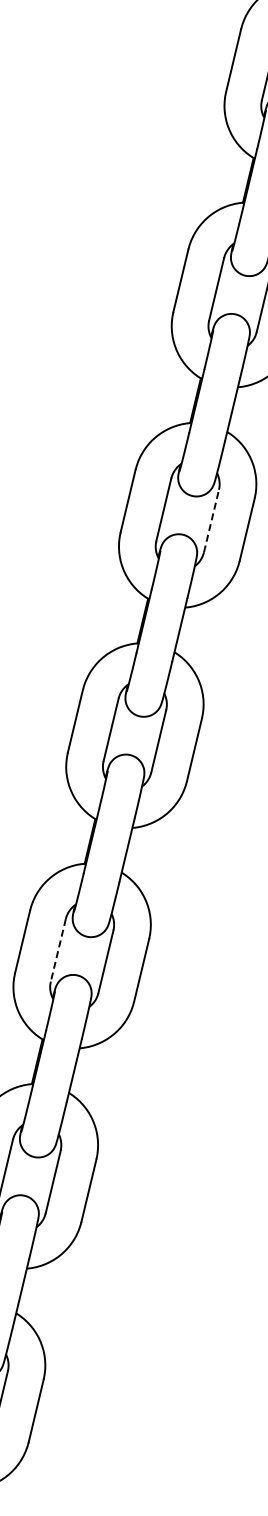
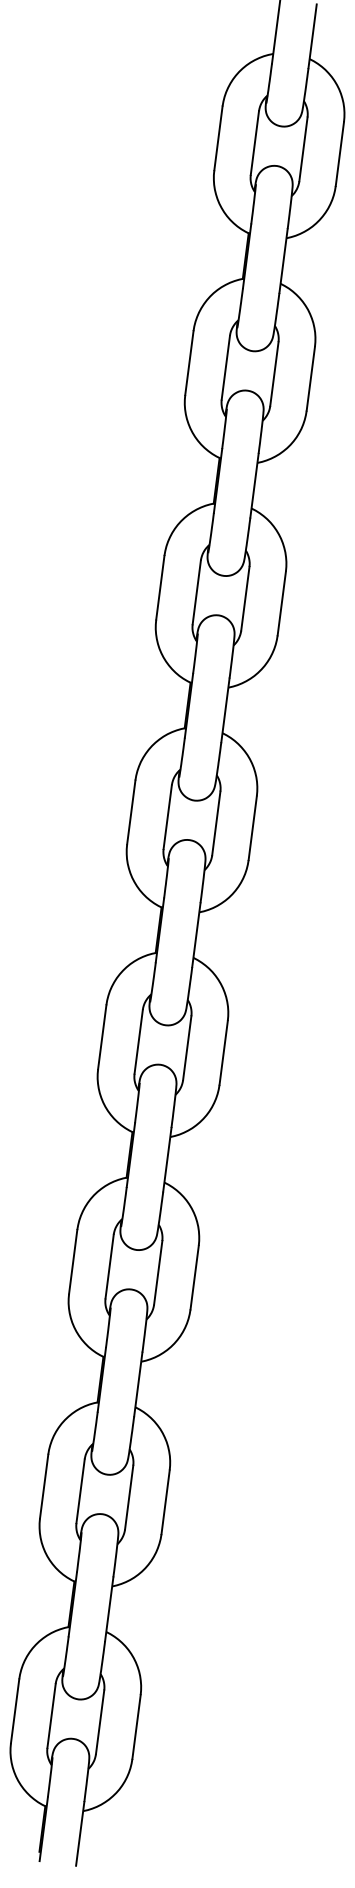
line: (211, 520) -> (245, 598), dashed -> solid
line: (58, 950) -> (138, 1042), dashed -> solid

